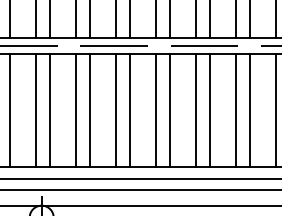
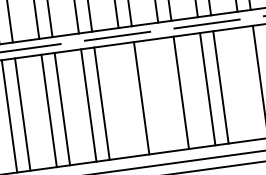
line: (116, 109) -> (128, 99), removed
line: (156, 109) -> (168, 93), removed
line: (236, 109) -> (247, 82), removed

